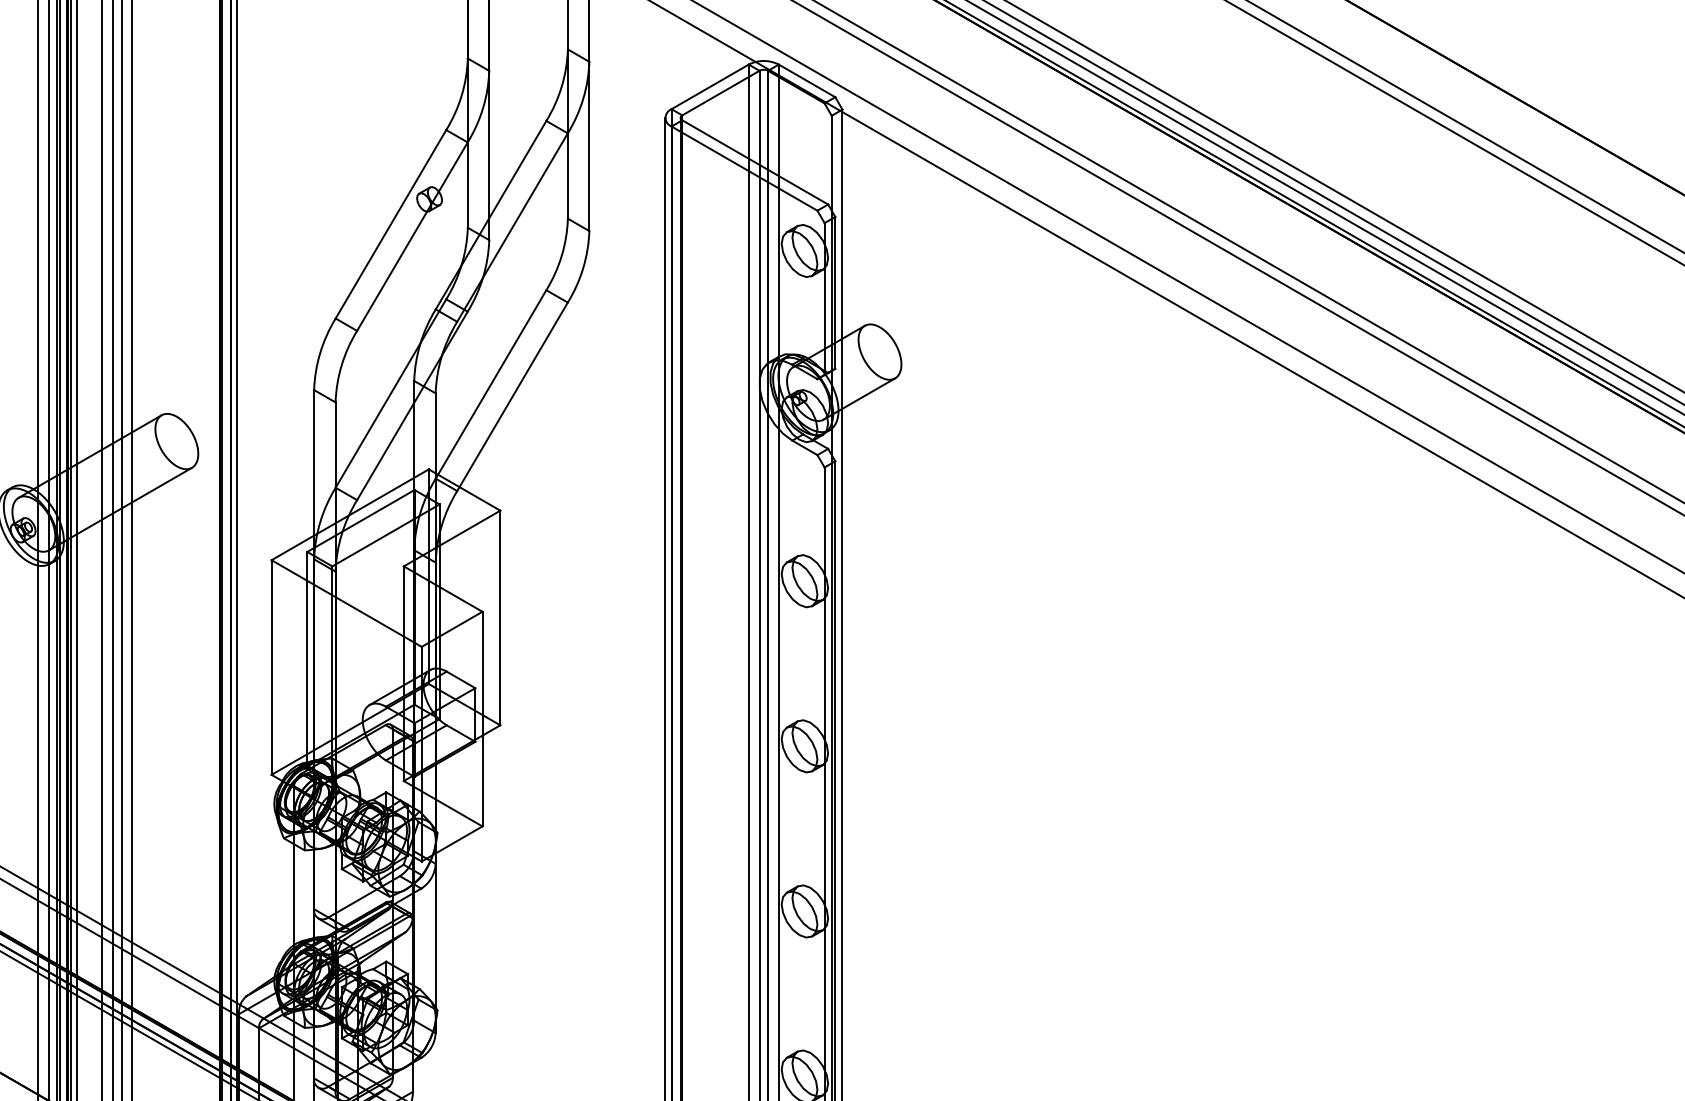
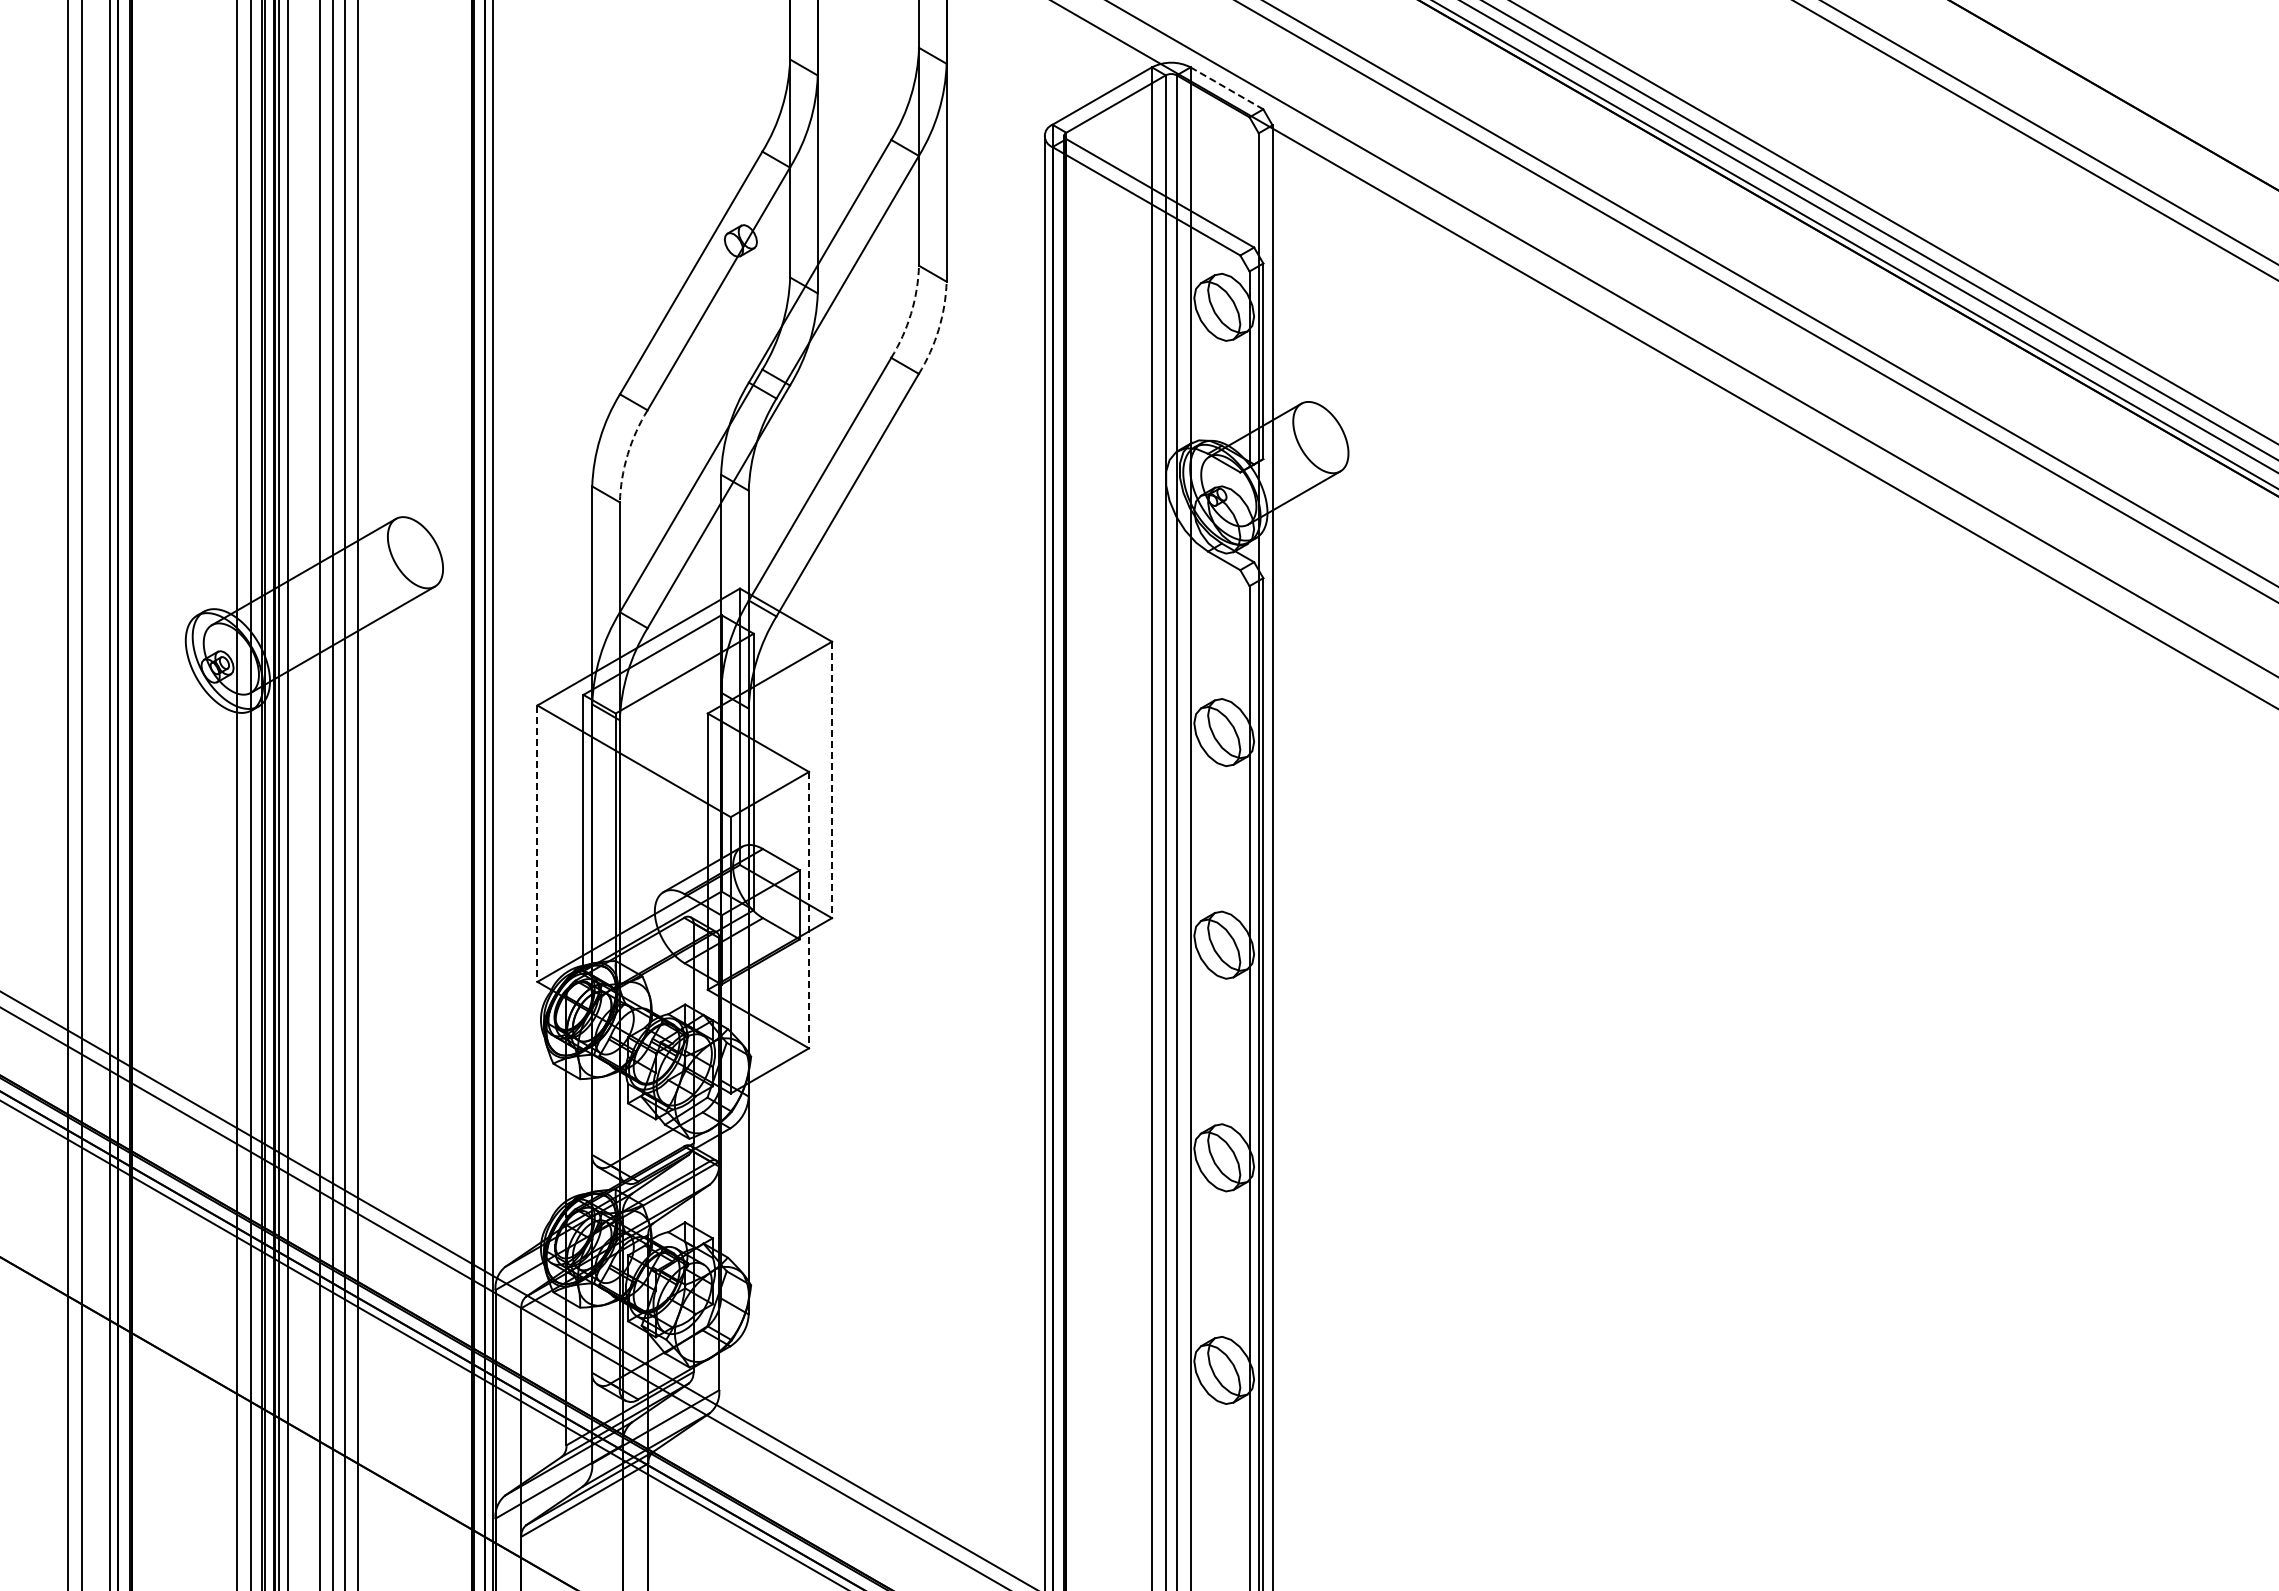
line: (806, 81) -> (1226, 88), solid -> dashed
arc: (562, 255) -> (911, 313), solid -> dashed
arc: (583, 268) -> (938, 329), solid -> dashed
arc: (341, 365) -> (627, 454), solid -> dashed
line: (500, 618) -> (832, 780), solid -> dashed
line: (271, 668) -> (537, 844), solid -> dashed
line: (482, 719) -> (809, 910), solid -> dashed

